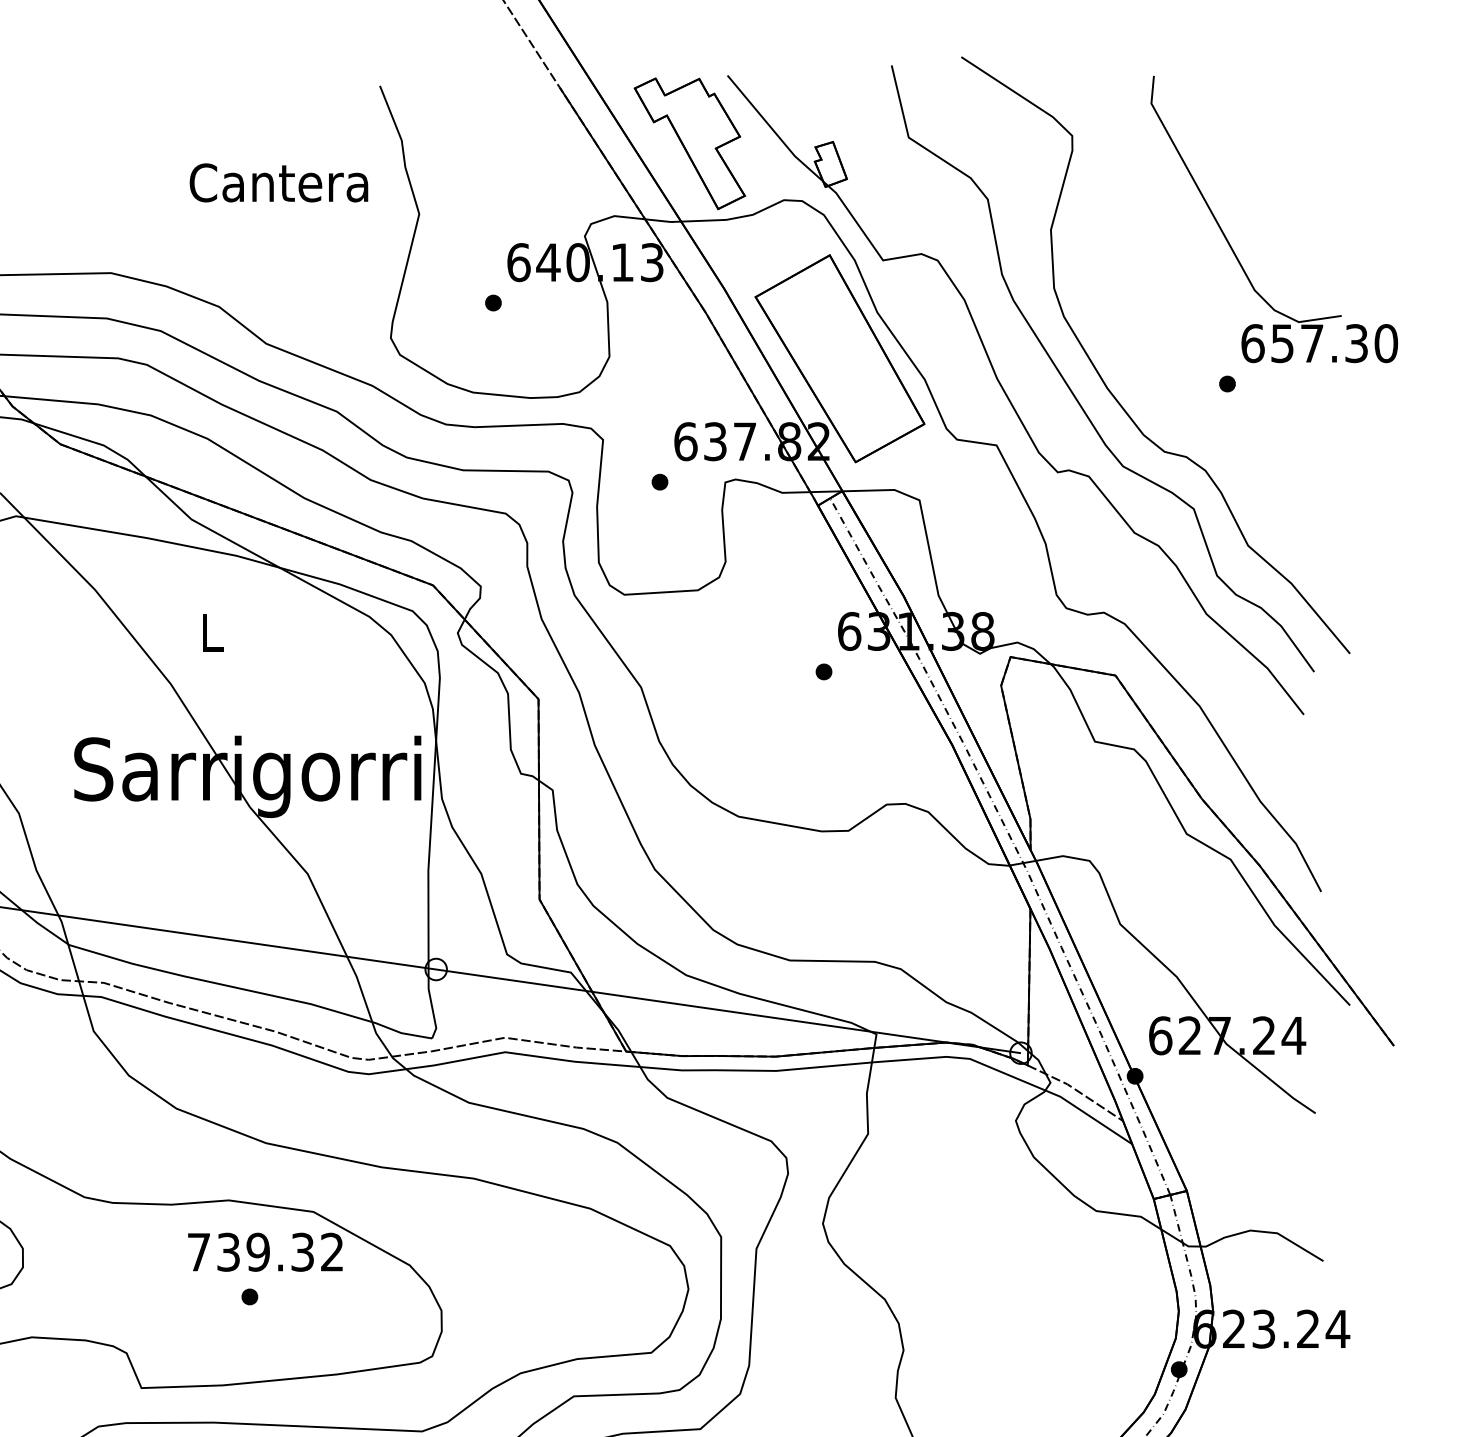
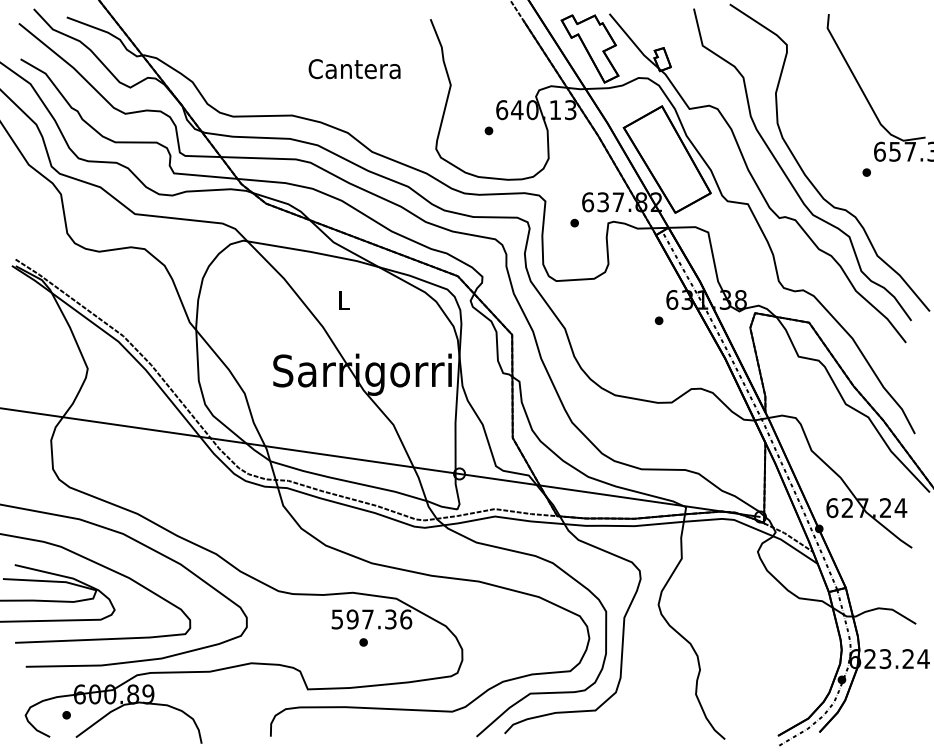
text: (278, 183) -> (354, 69), moved
text: (265, 1252) -> (371, 619), 739.32 -> 597.36

